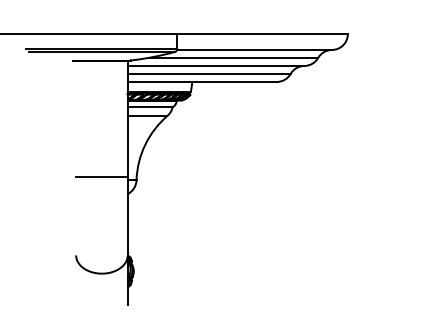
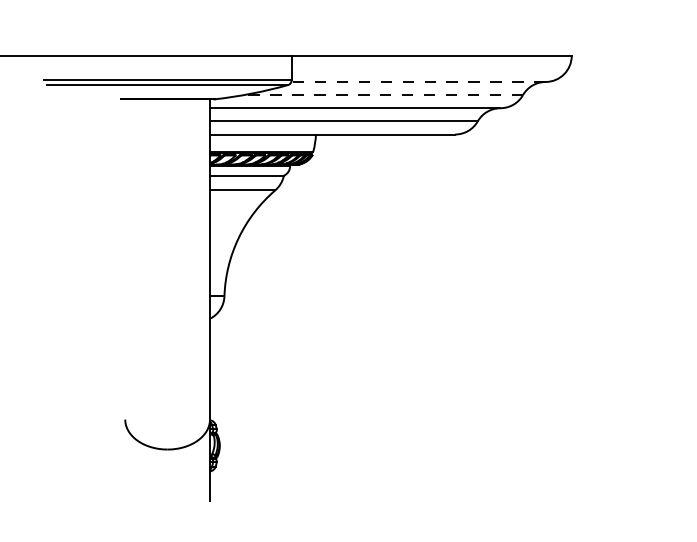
line: (254, 49) -> (418, 81), solid -> dashed
line: (232, 57) -> (382, 94), solid -> dashed
line: (101, 176) -> (166, 289), removed

